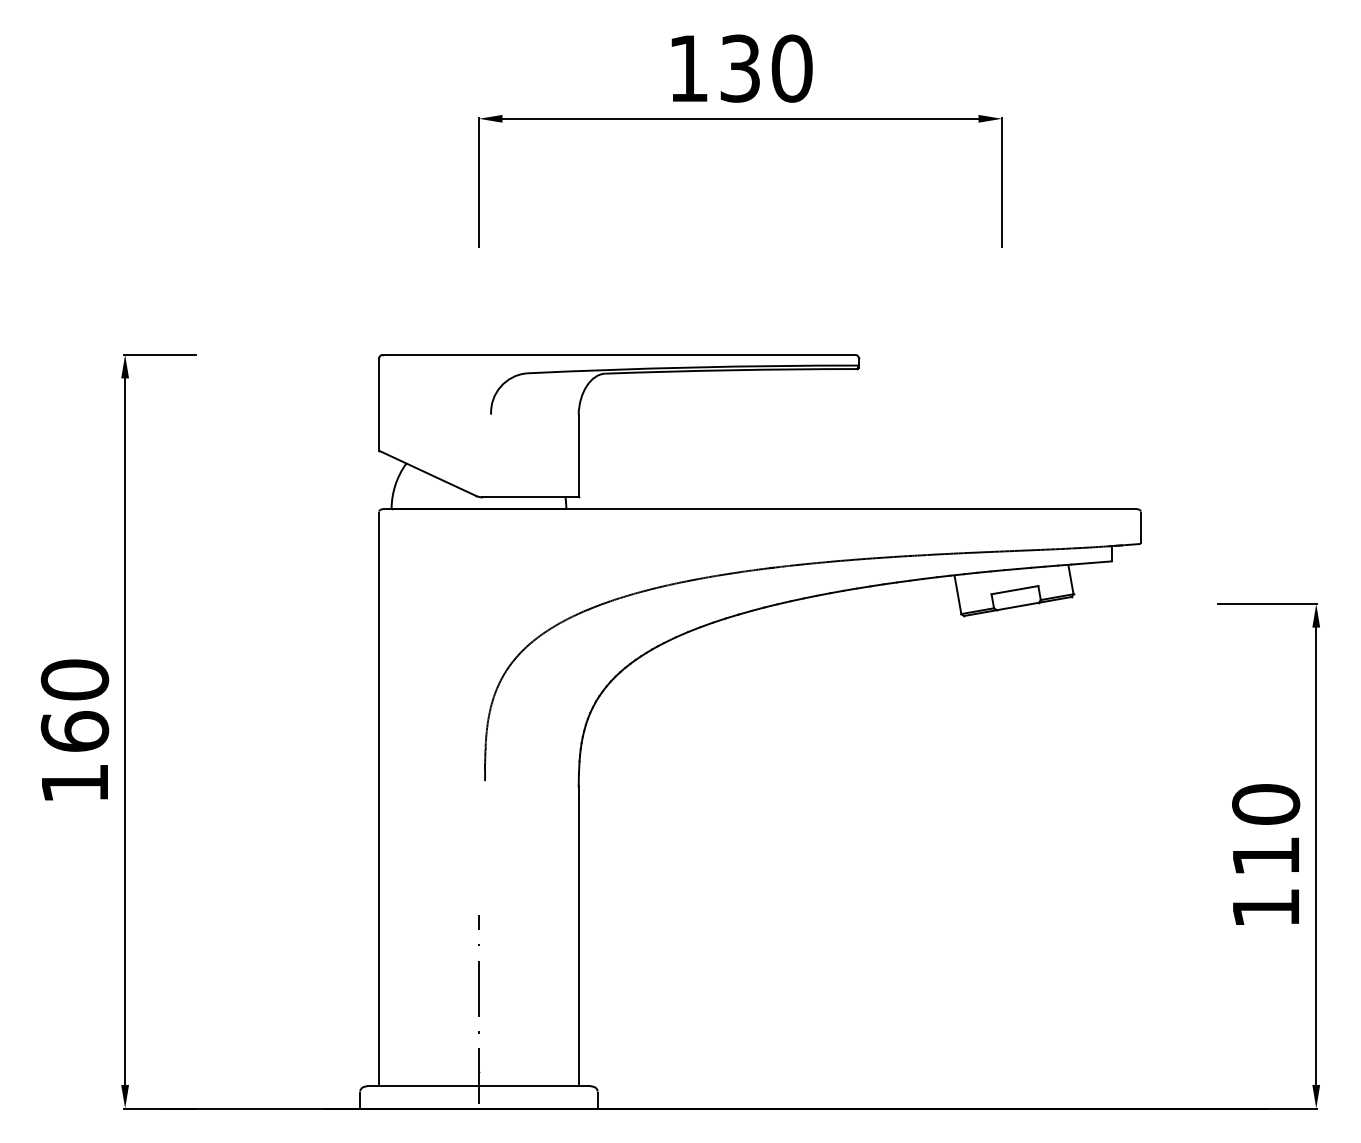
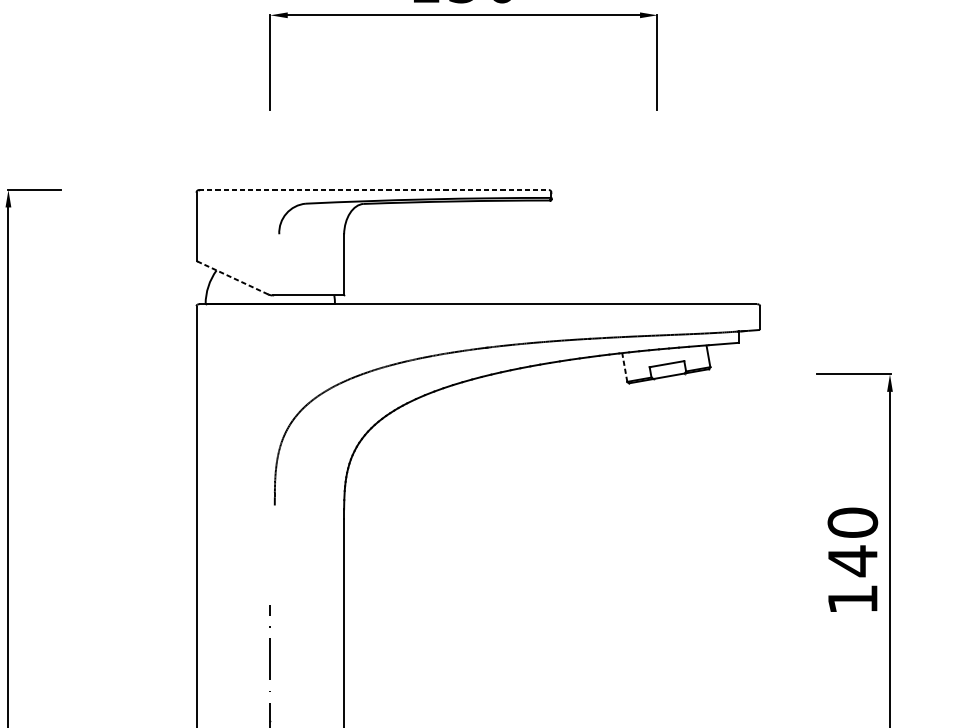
line: (619, 354) -> (374, 189), solid -> dashed
line: (427, 473) -> (232, 277), solid -> dashed
line: (957, 594) -> (624, 367), solid -> dashed
text: (1265, 856) -> (852, 561), 110 -> 140

